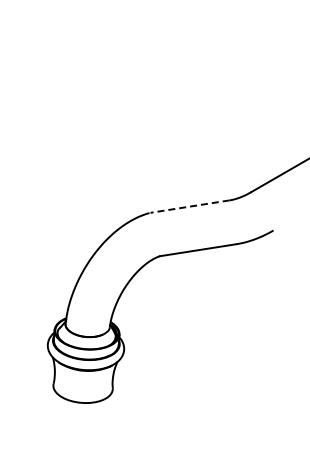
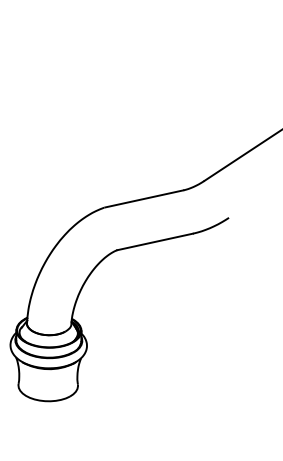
line: (189, 206) -> (143, 198), dashed -> solid

